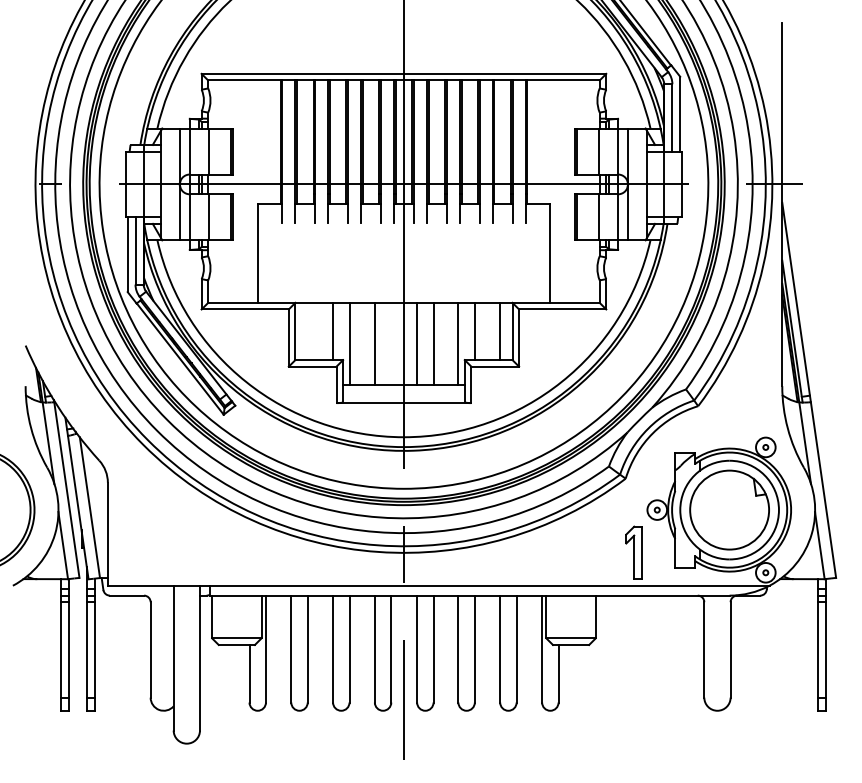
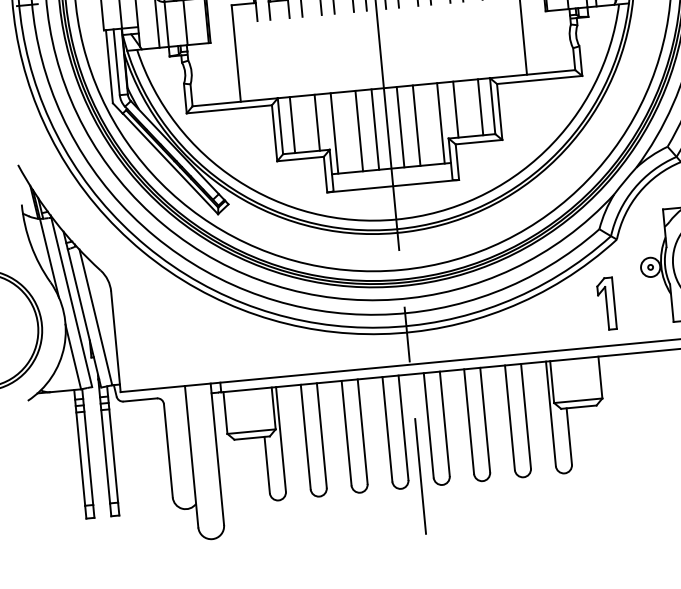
line: (307, 331) -> (292, 125), added
line: (391, 343) -> (375, 129), added
part: (633, 552) -> (605, 303), moved

